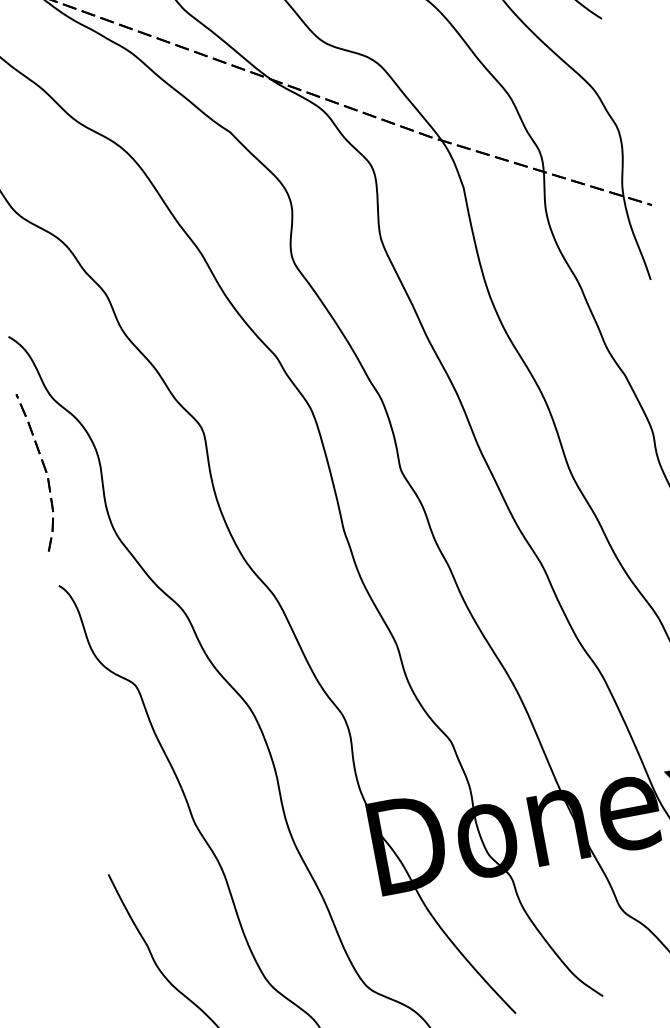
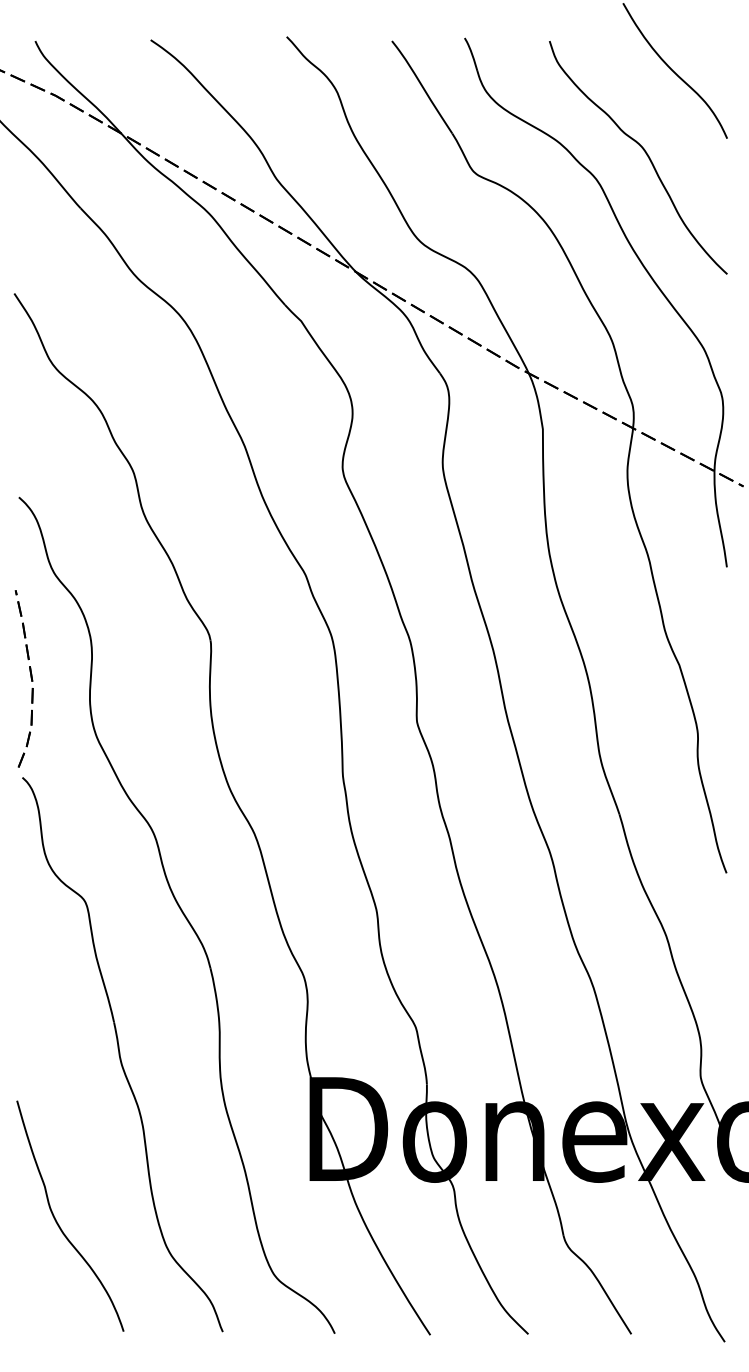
part: (44, 470) -> (30, 678), moved

